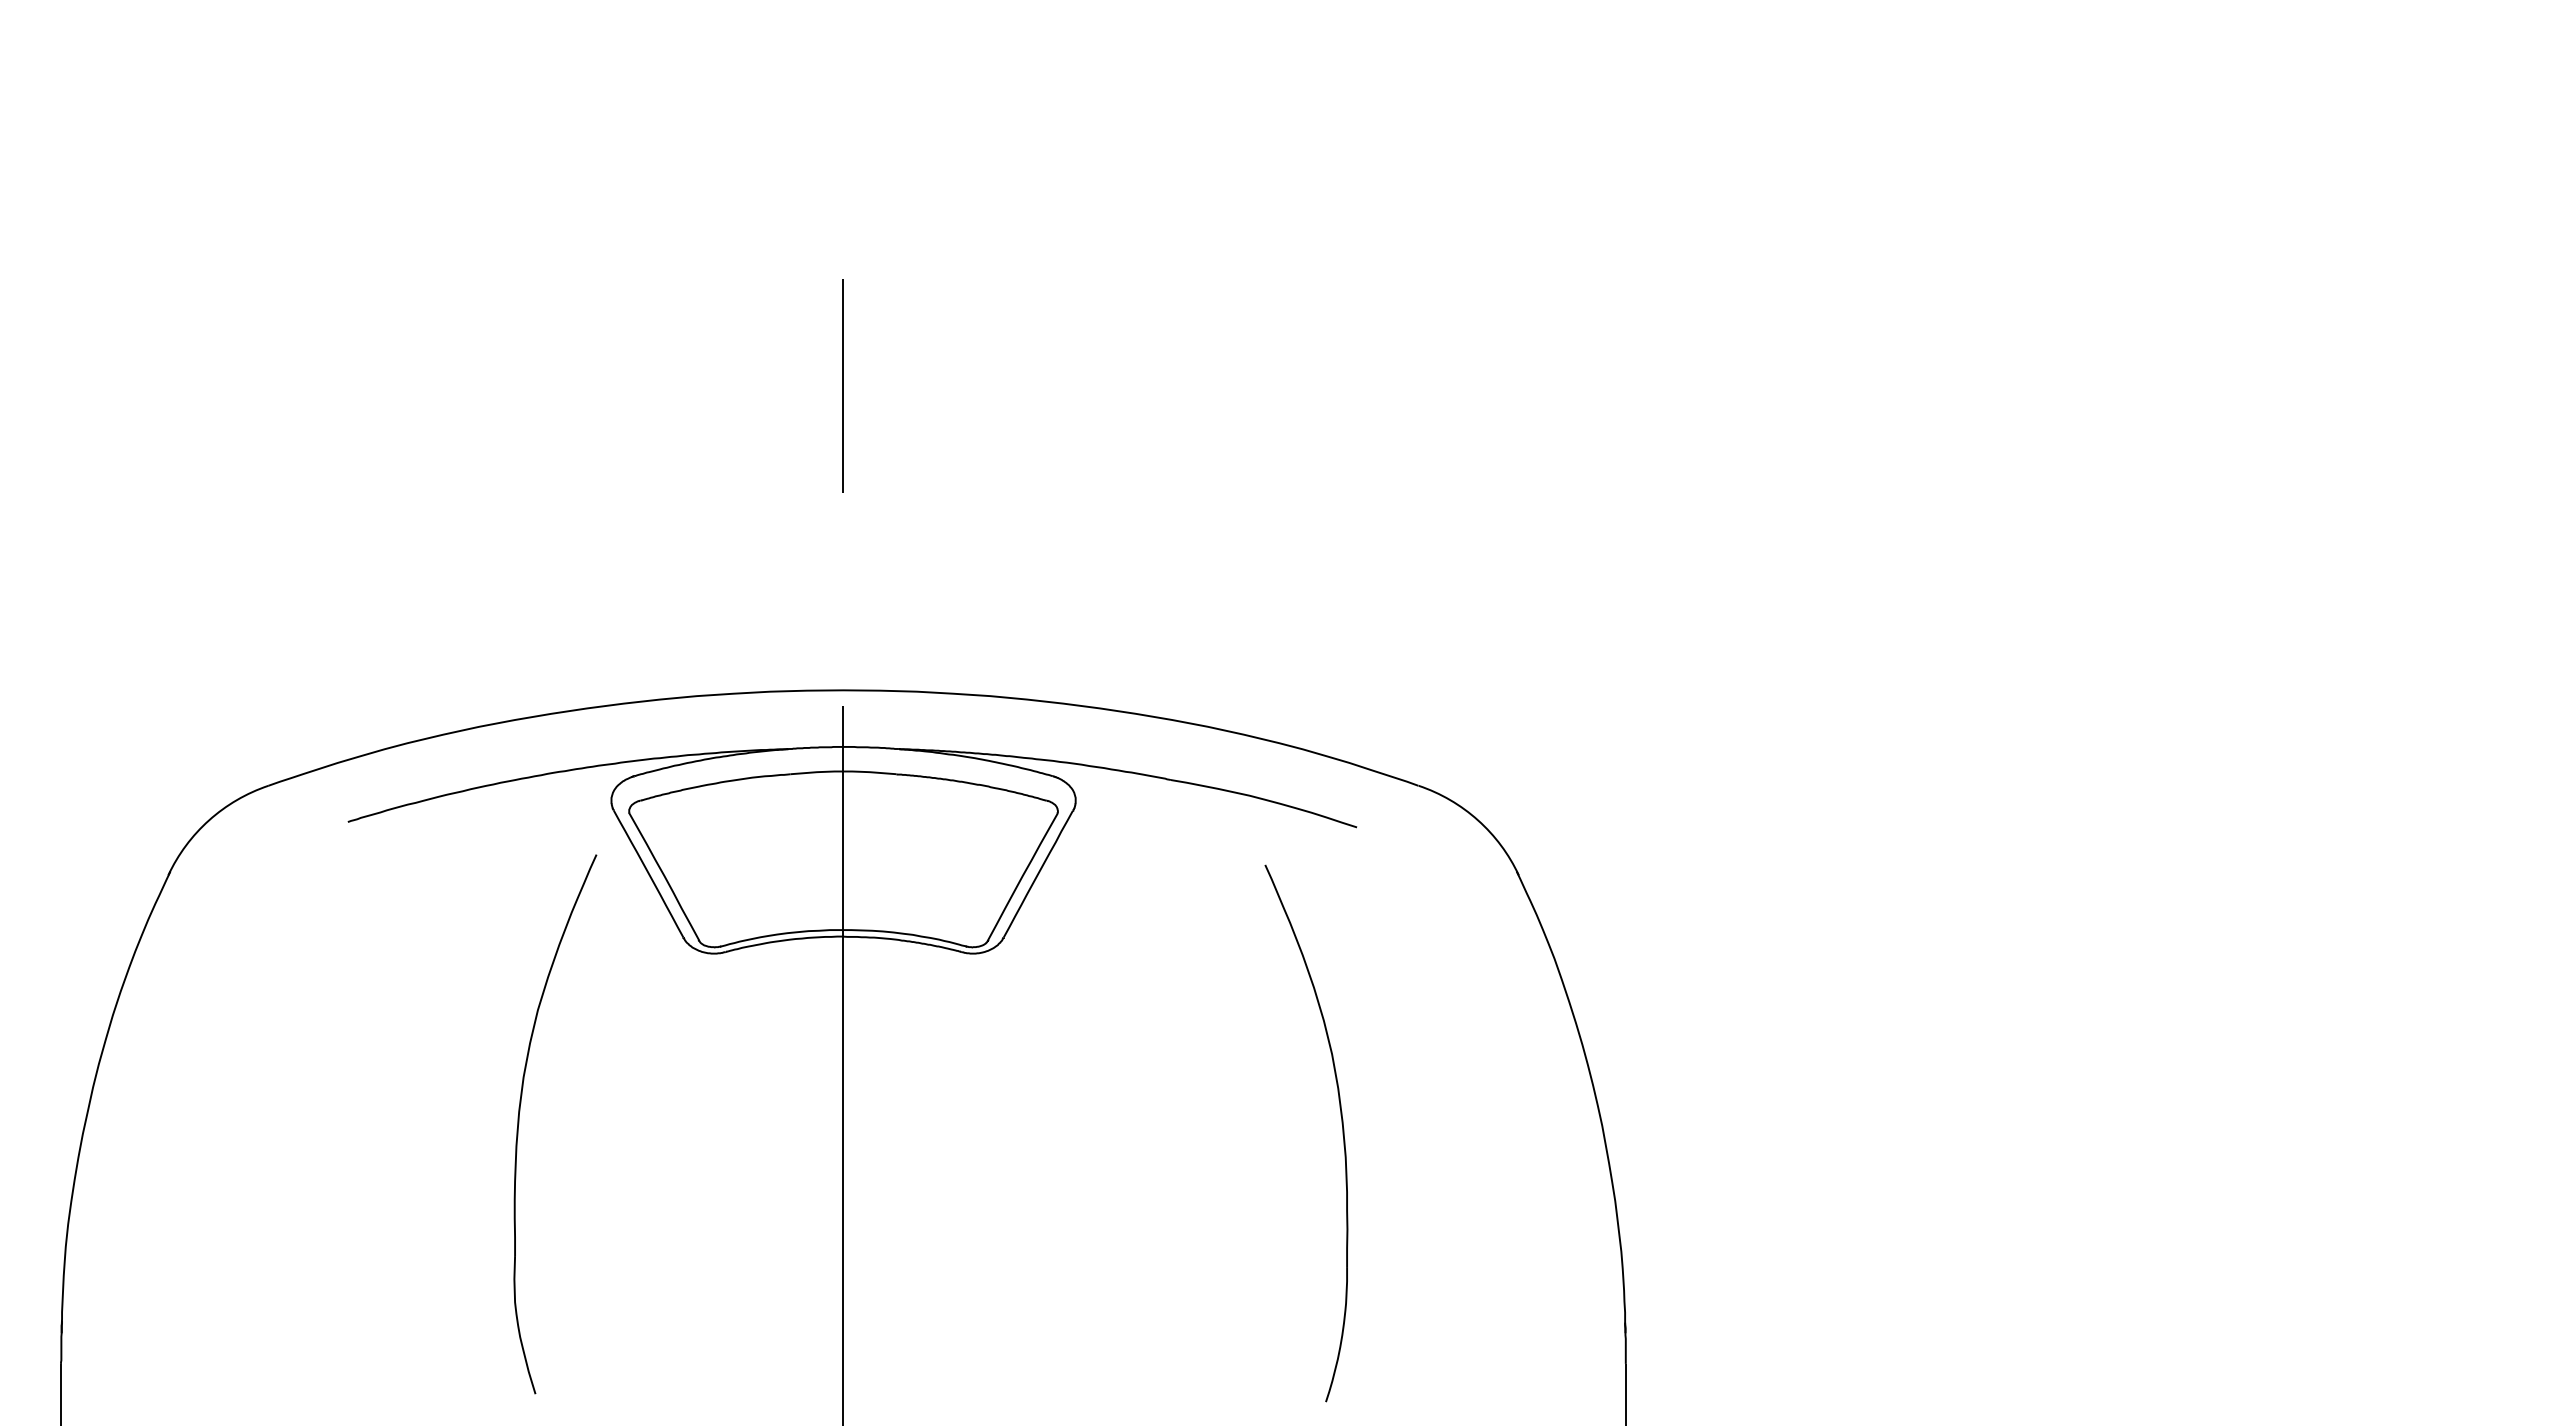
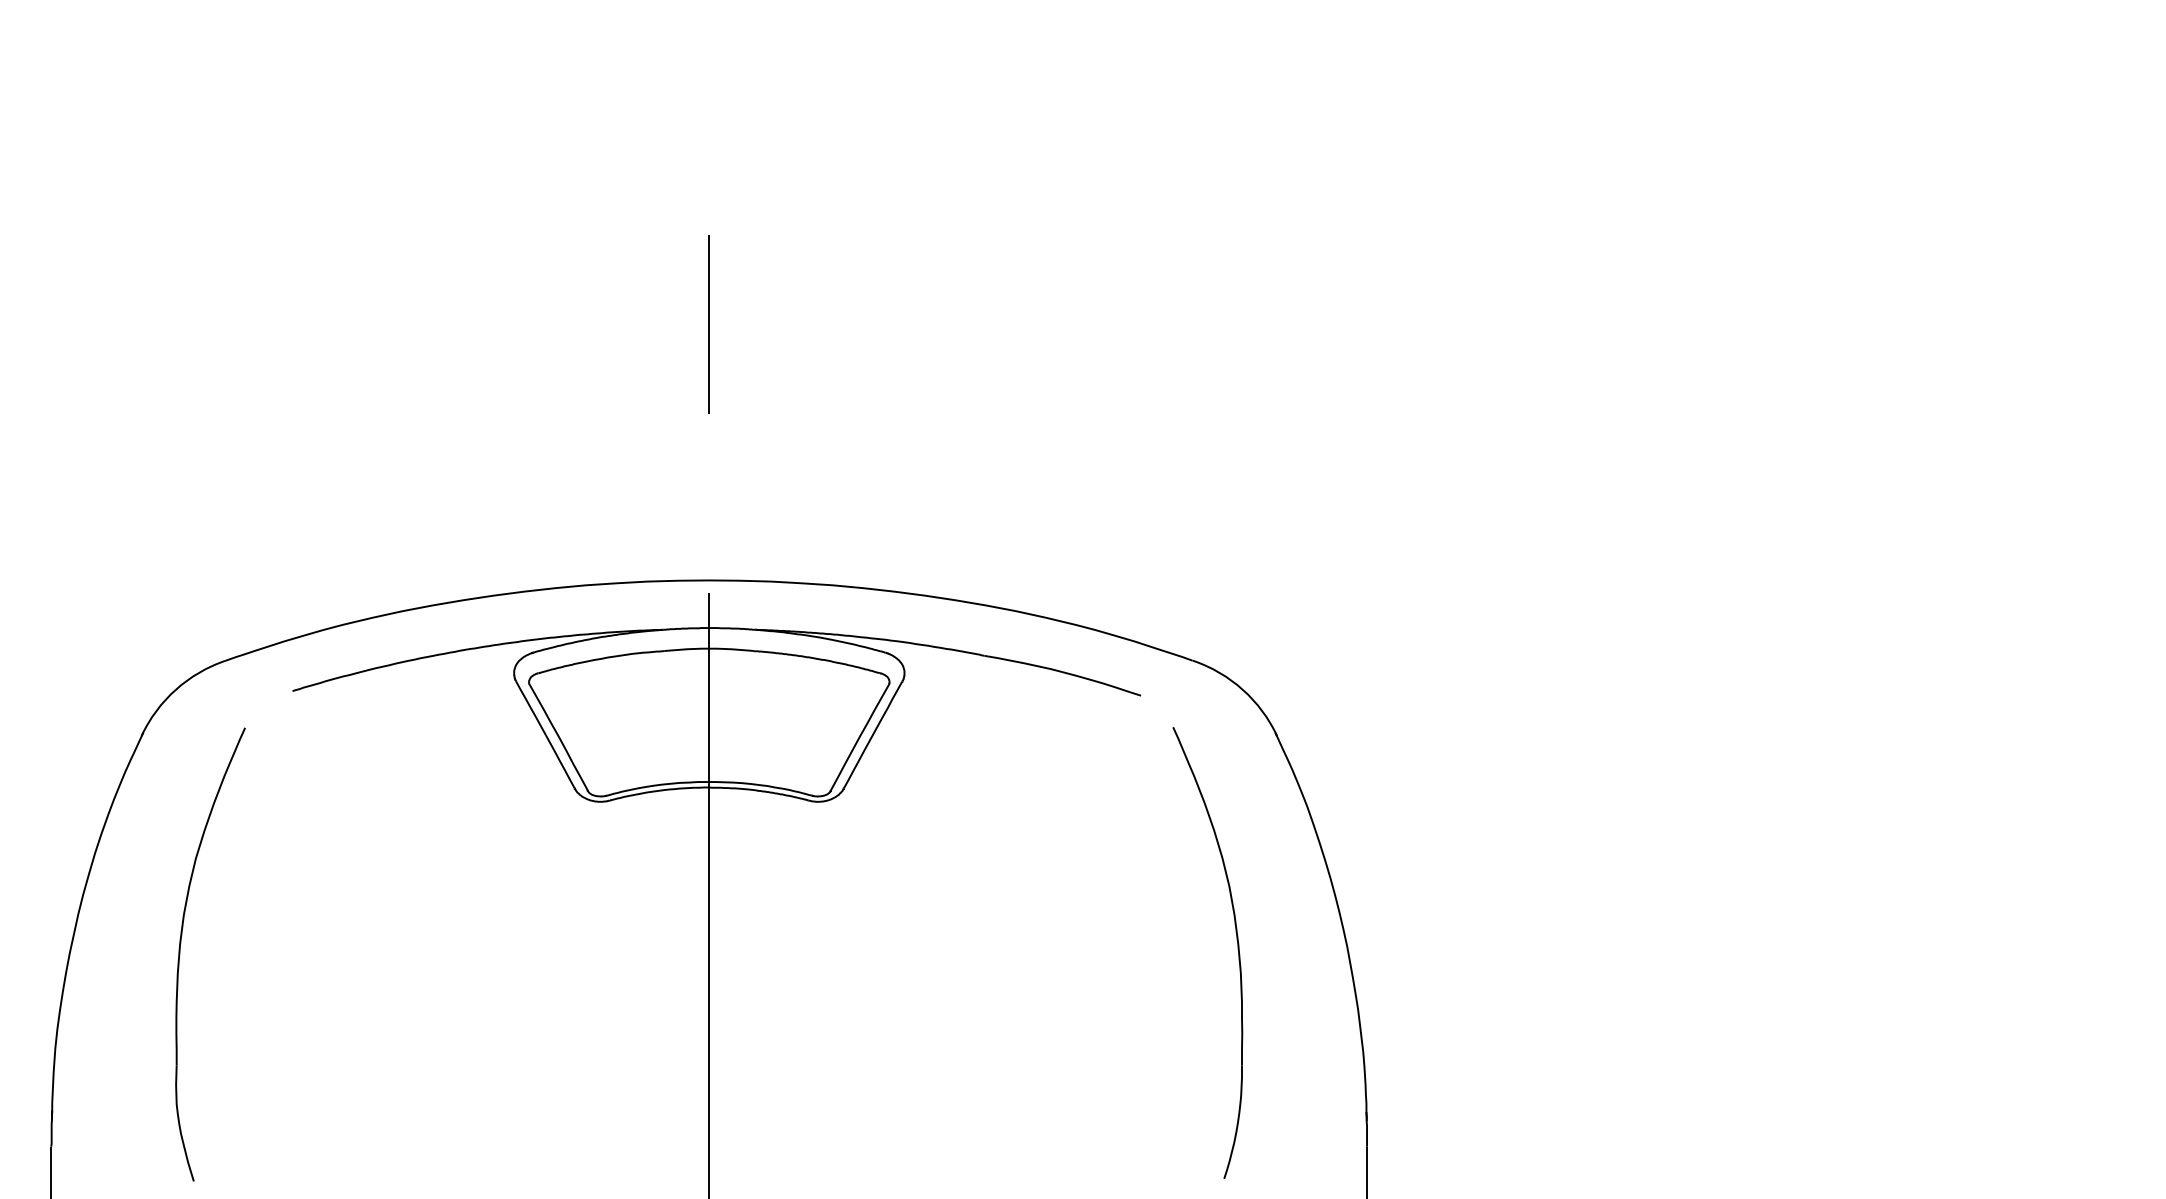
part: (519, 1124) -> (180, 954), moved
part: (1342, 1133) -> (1238, 953), moved

